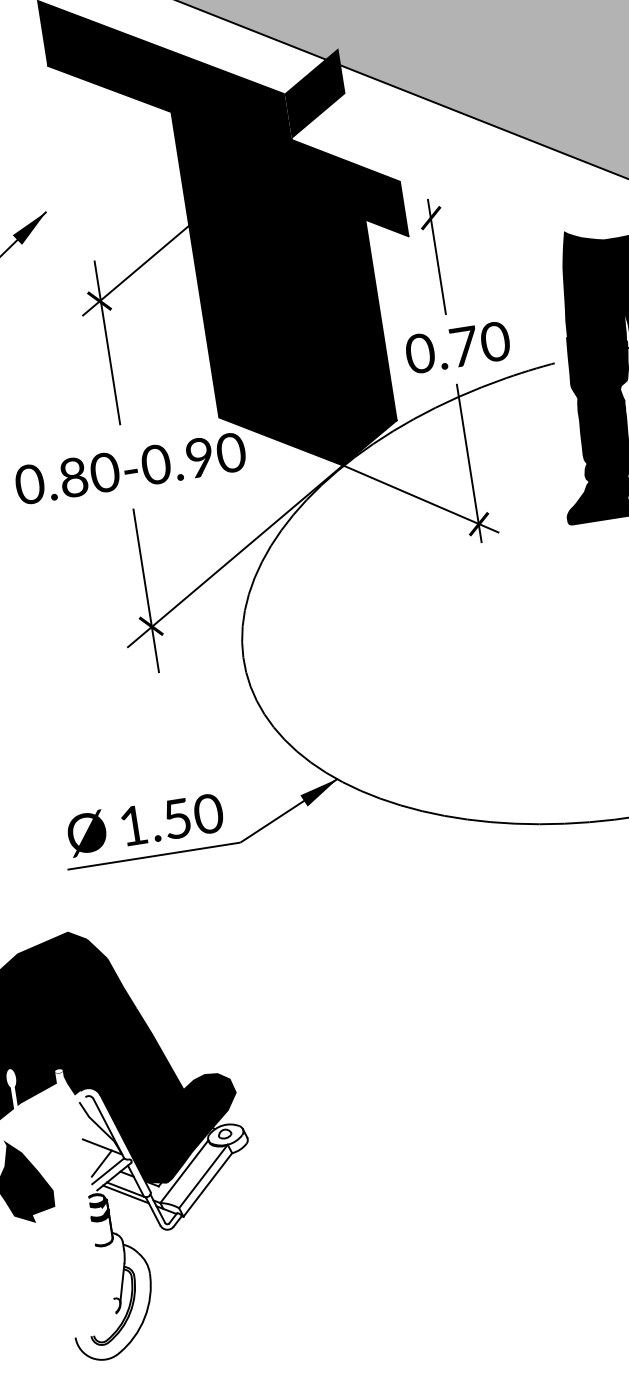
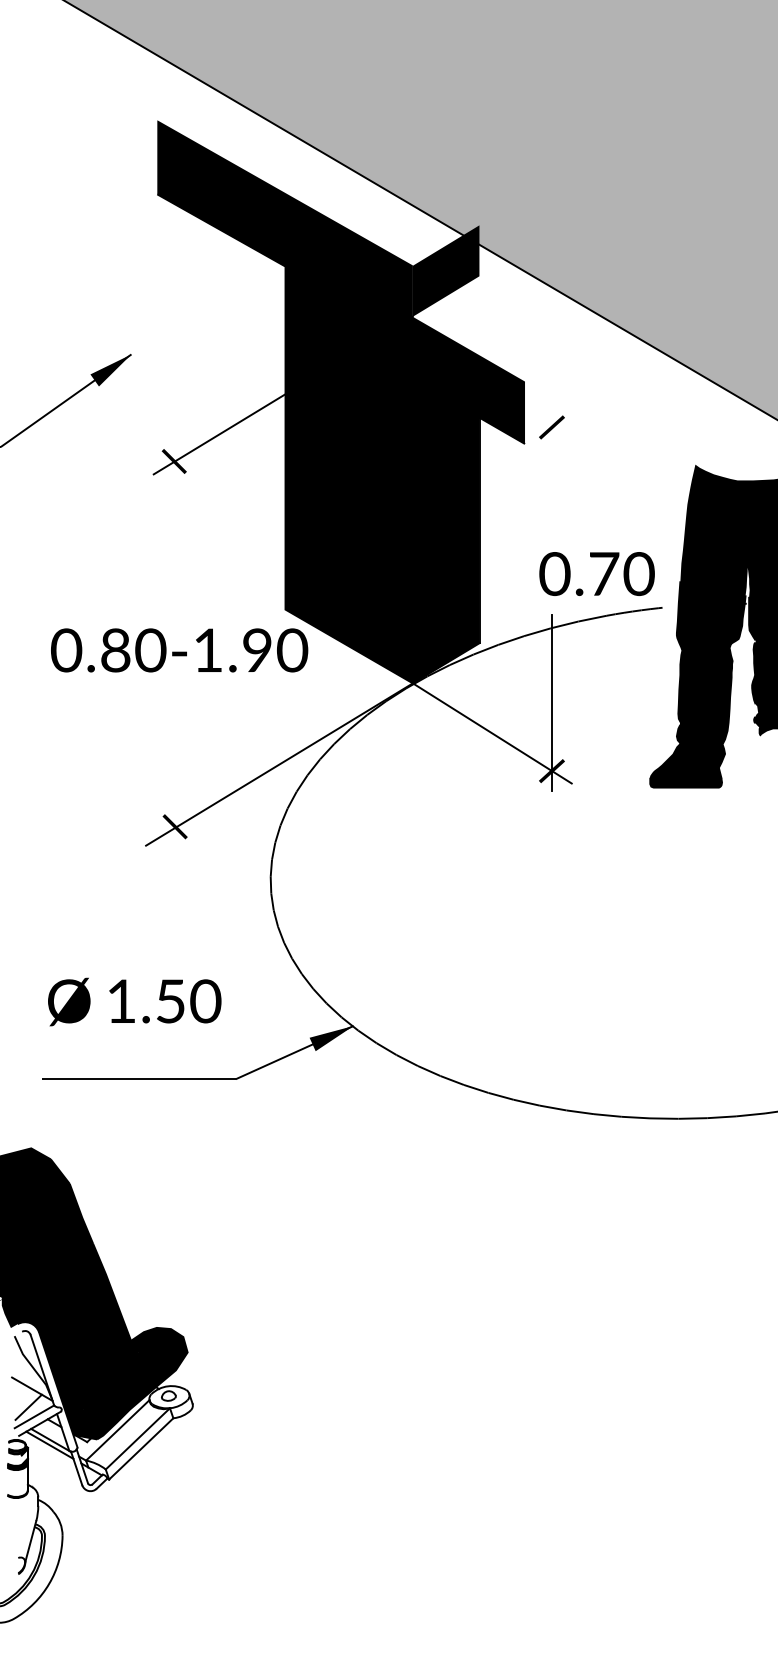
line: (436, 256) -> (551, 470), removed
line: (107, 342) -> (175, 508), removed
text: (457, 347) -> (596, 573), moved
text: (155, 464) -> (207, 650), 0.80-0.90 -> 0.80-1.90
line: (145, 590) -> (175, 786), removed
text: (145, 824) -> (134, 1001), moved

